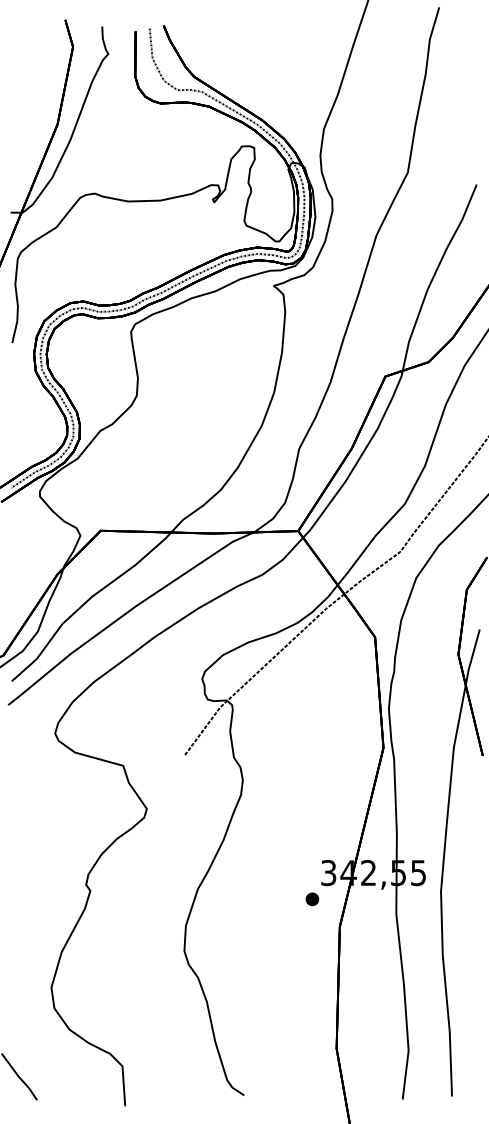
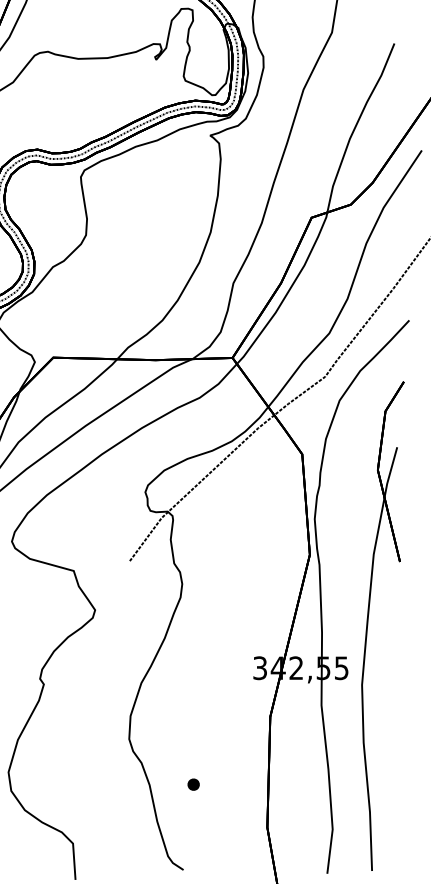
part: (312, 899) -> (193, 784), moved

